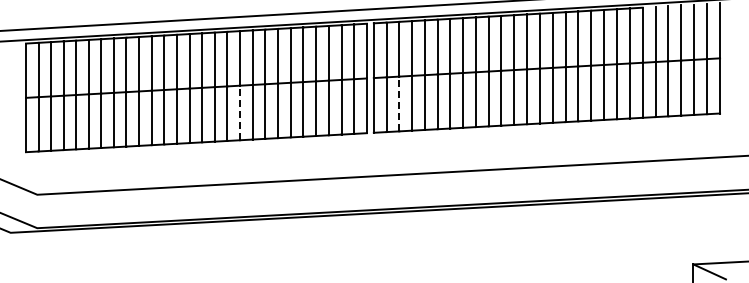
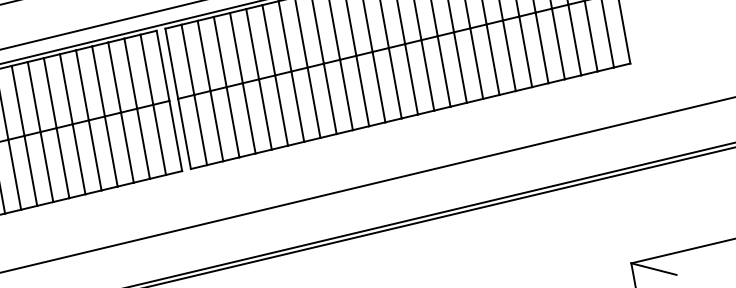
line: (399, 103) -> (216, 125), dashed -> solid
line: (240, 112) -> (15, 174), dashed -> solid

